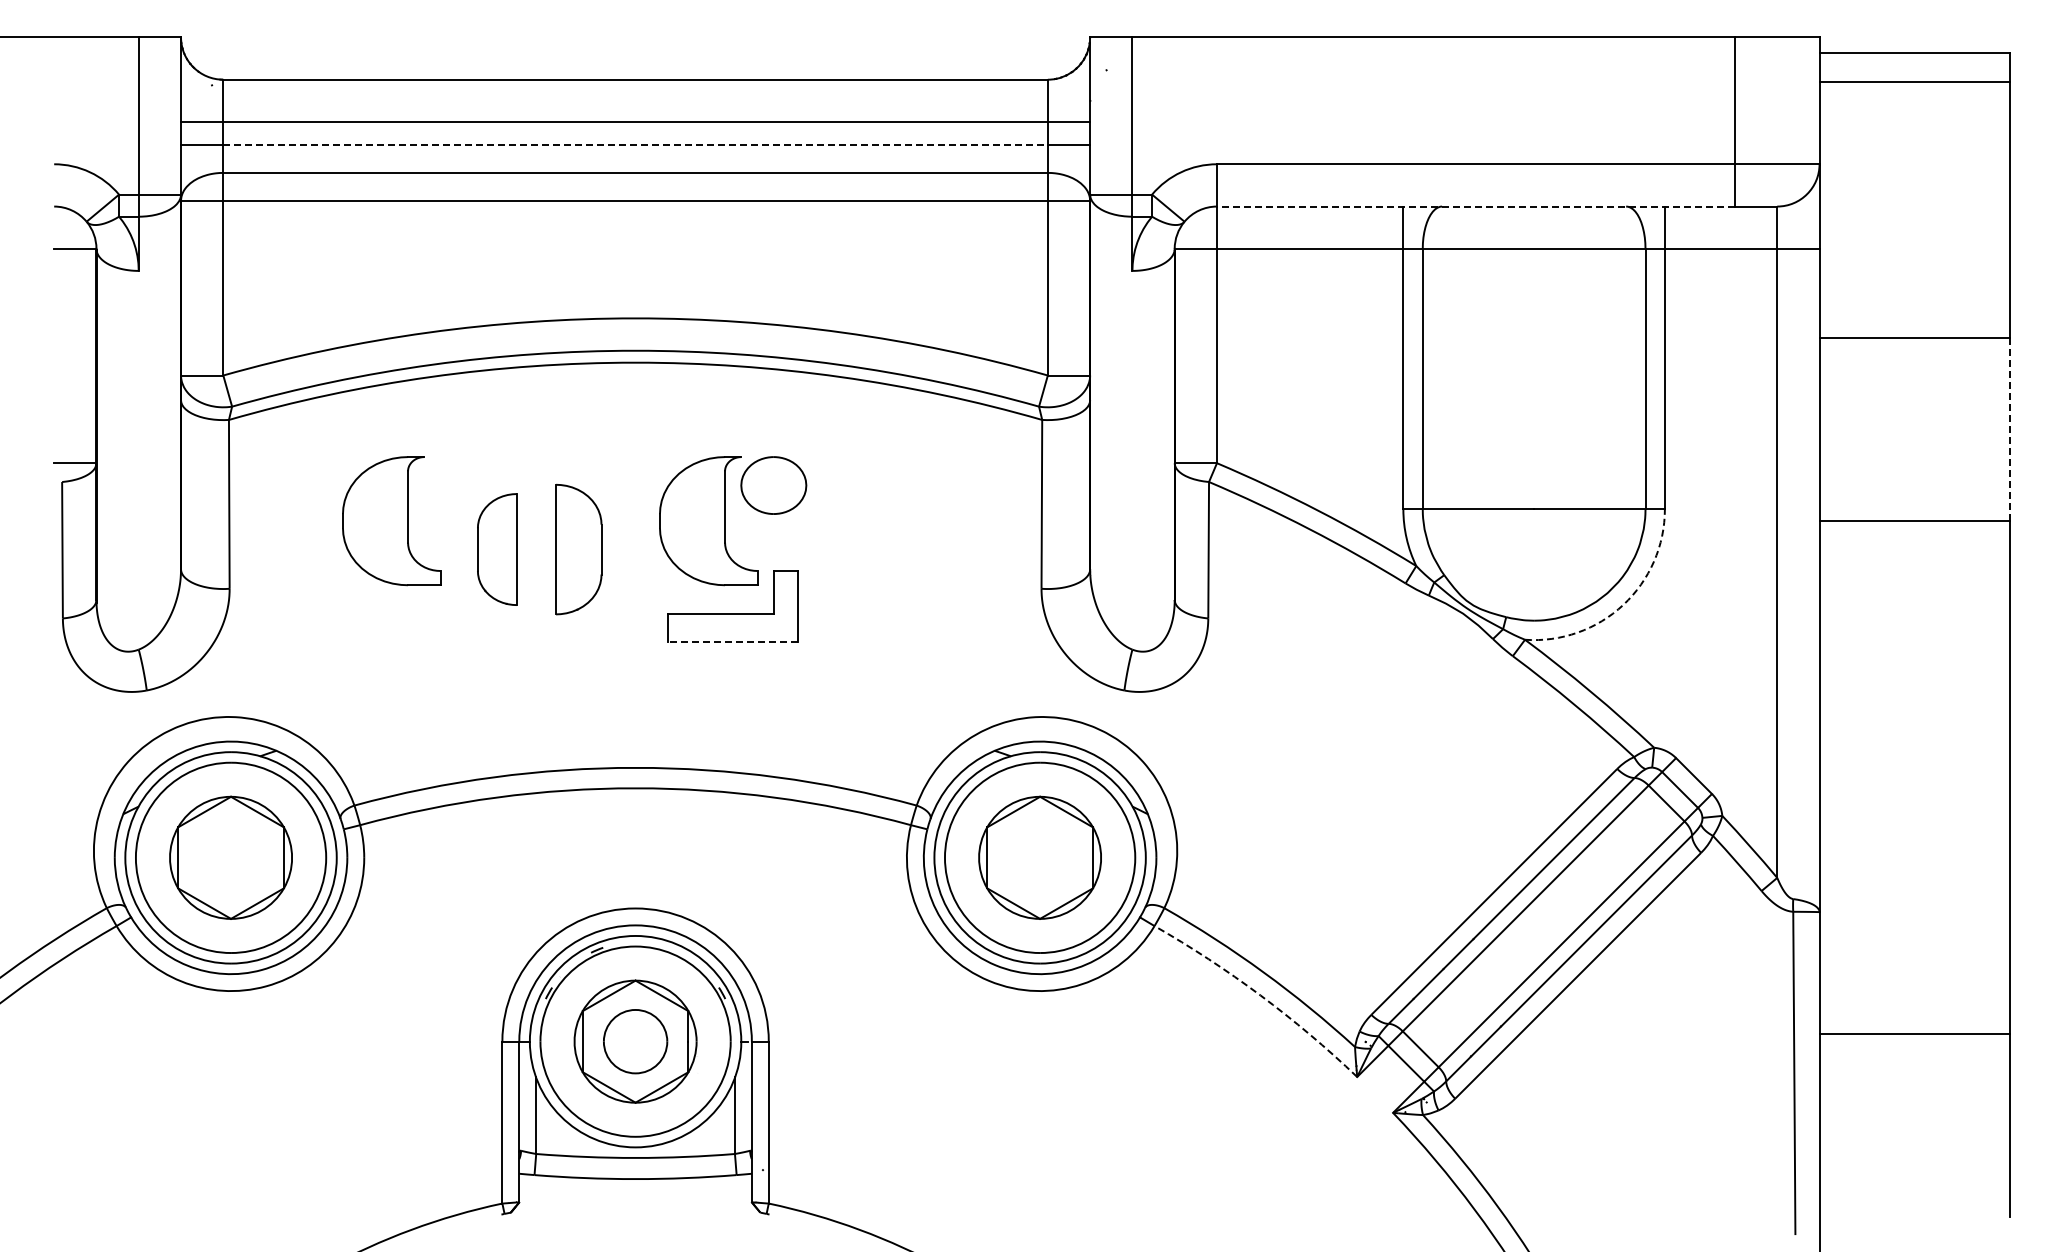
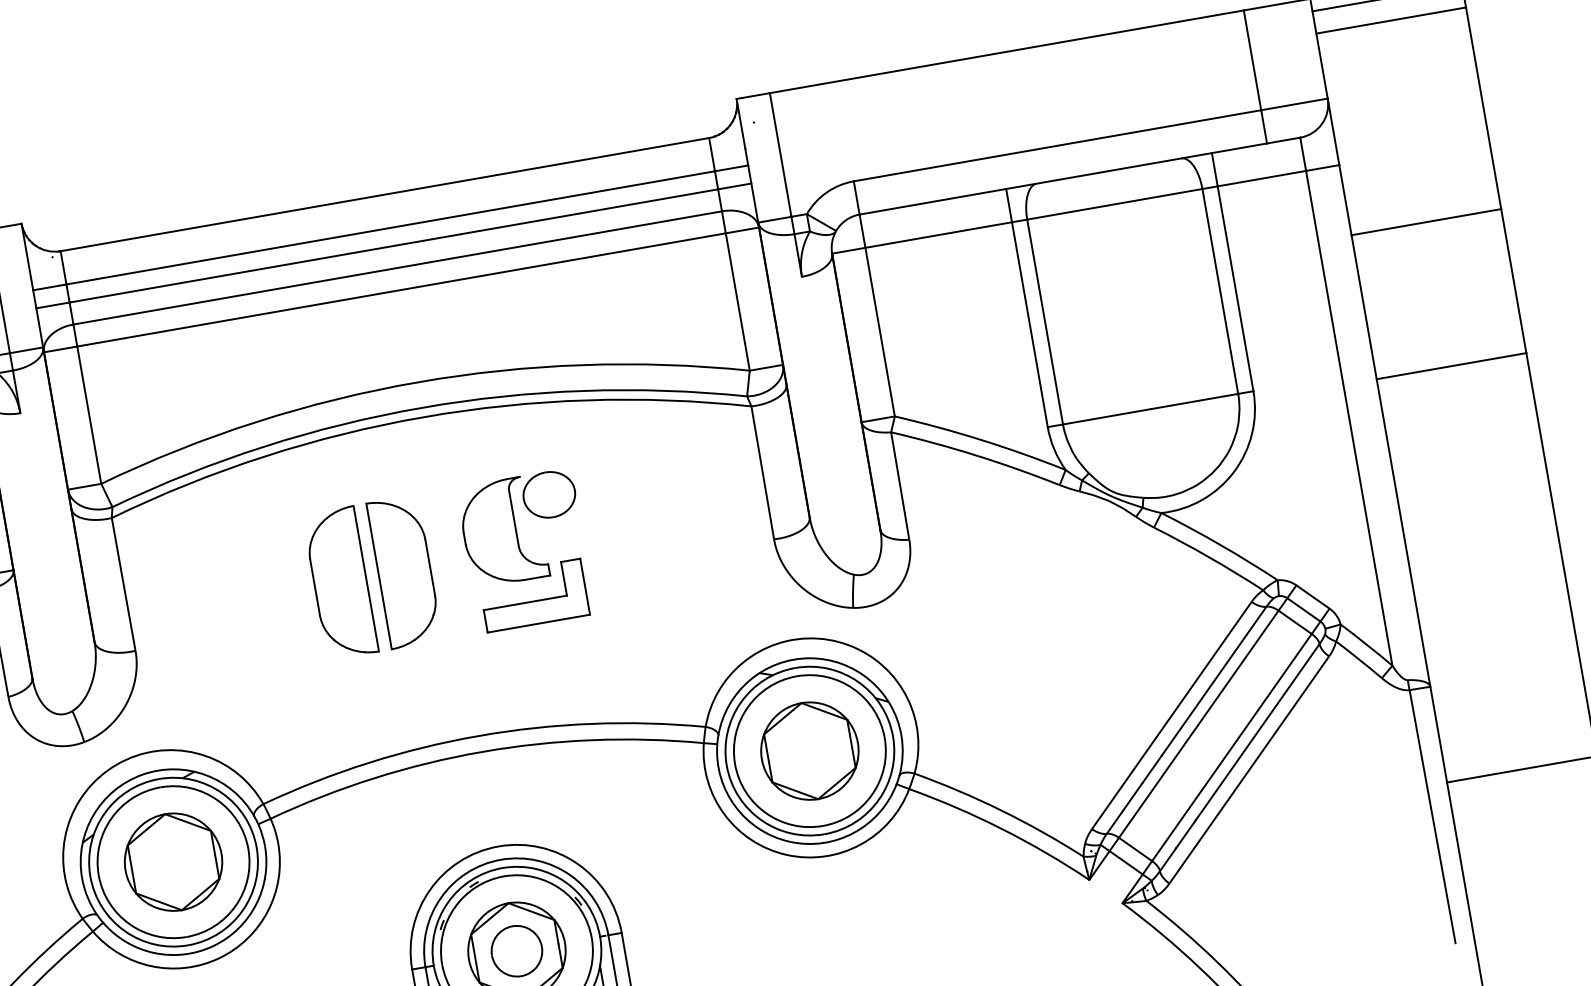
line: (636, 144) -> (394, 245), dashed -> solid
line: (1475, 206) -> (1062, 179), dashed -> solid
line: (2009, 429) -> (1513, 281), dashed -> solid
part: (391, 521) -> (253, 575), removed
part: (497, 549) -> (340, 583), size x1.67
part: (578, 549) -> (404, 571), size x1.43
arc: (1623, 604) -> (1233, 471), dashed -> solid
line: (732, 642) -> (538, 623), dashed -> solid
arc: (1260, 995) -> (1002, 829), dashed -> solid

